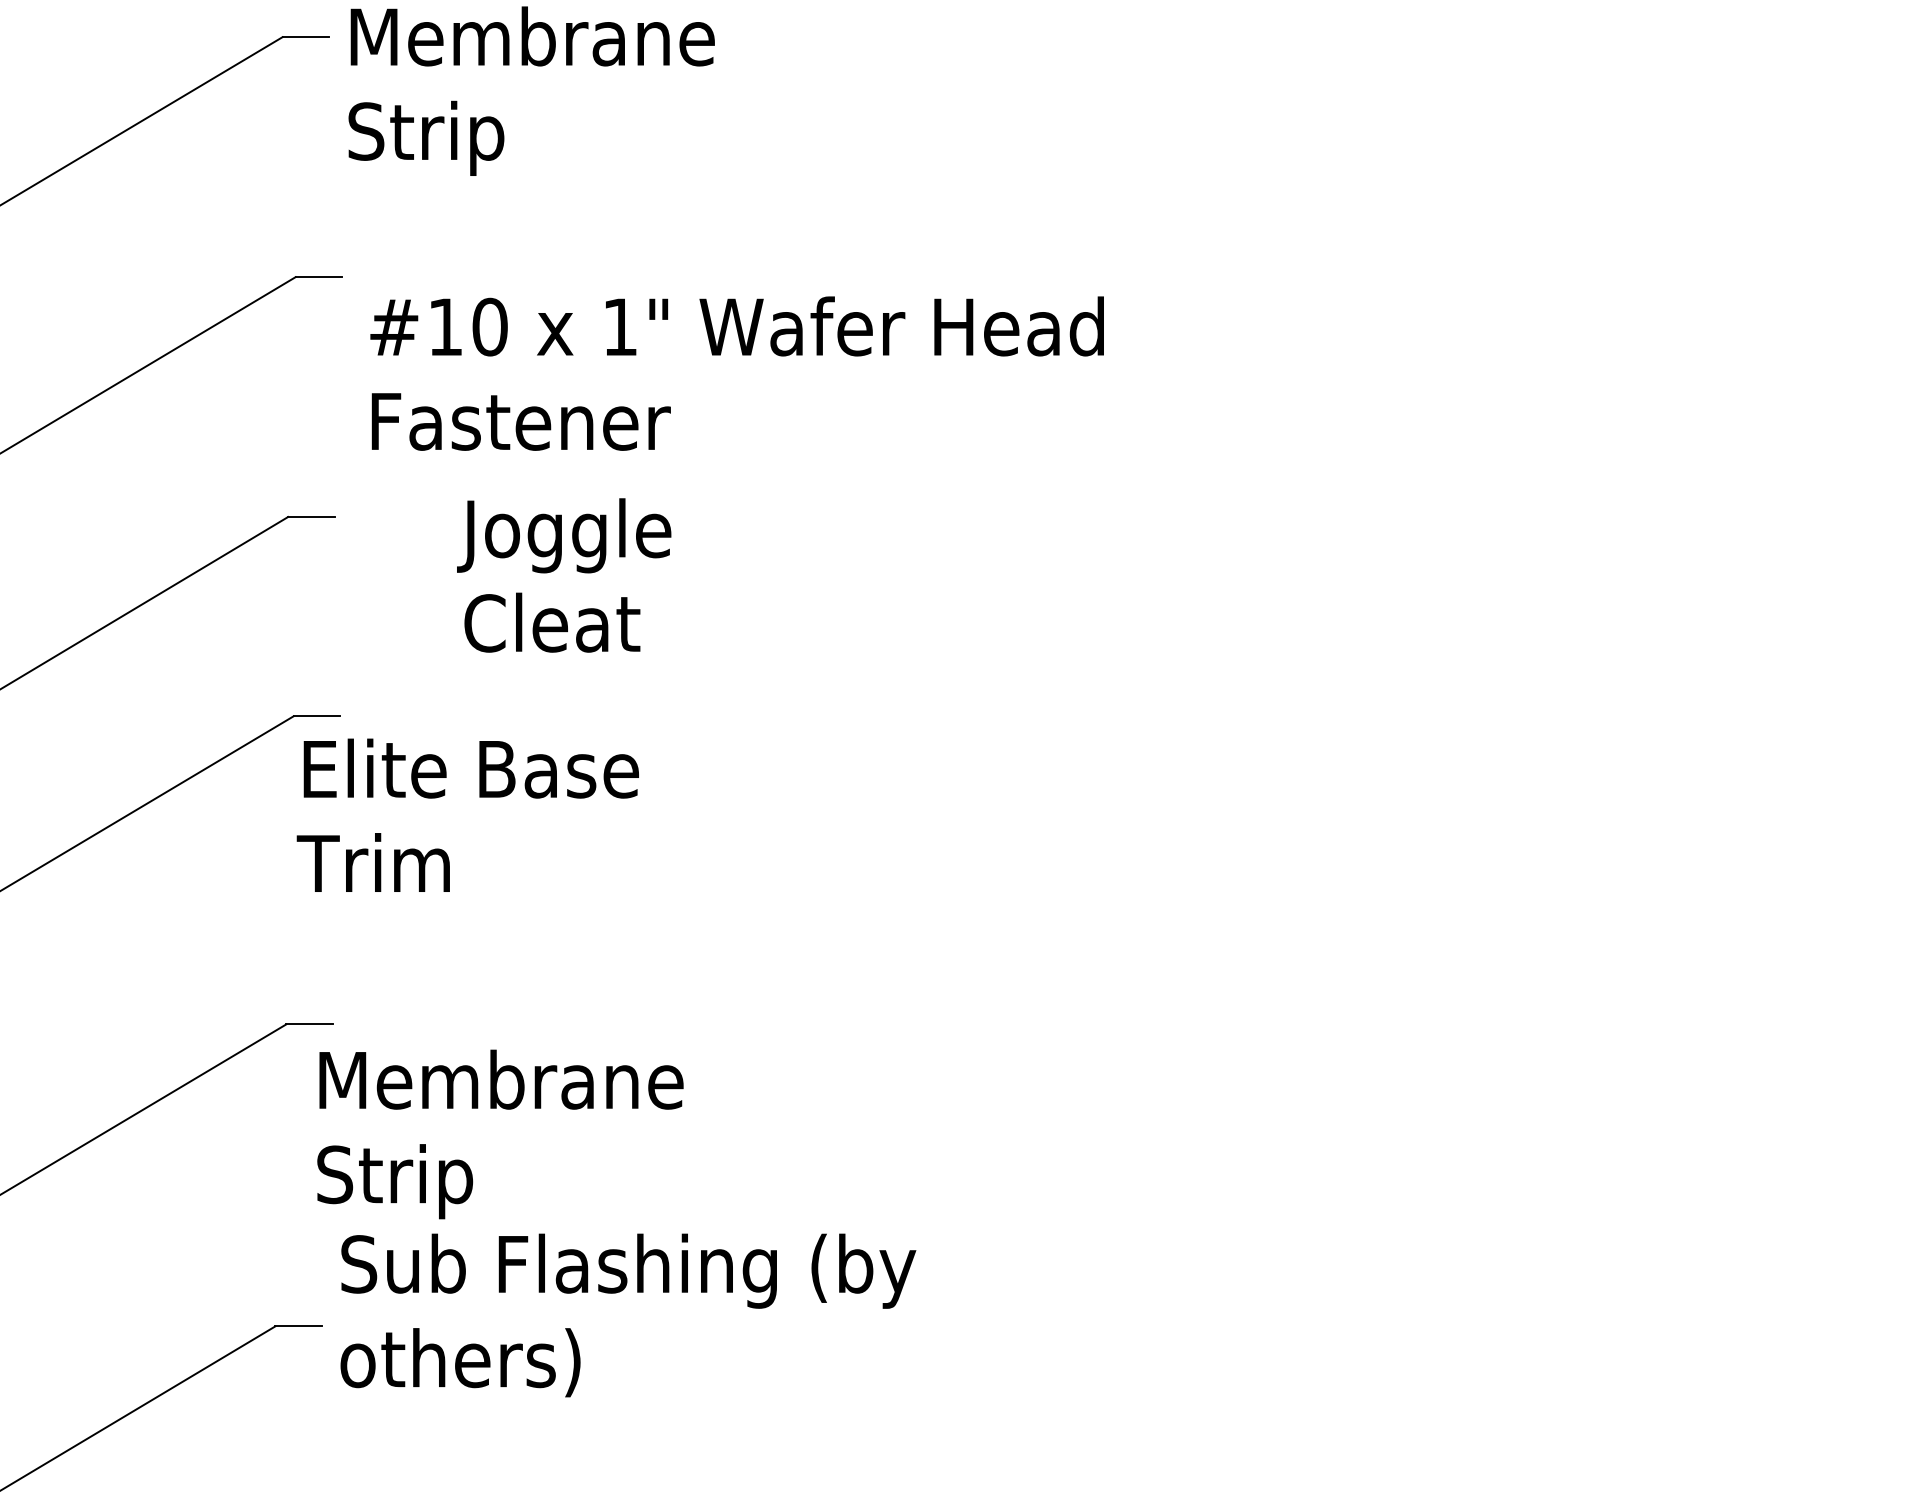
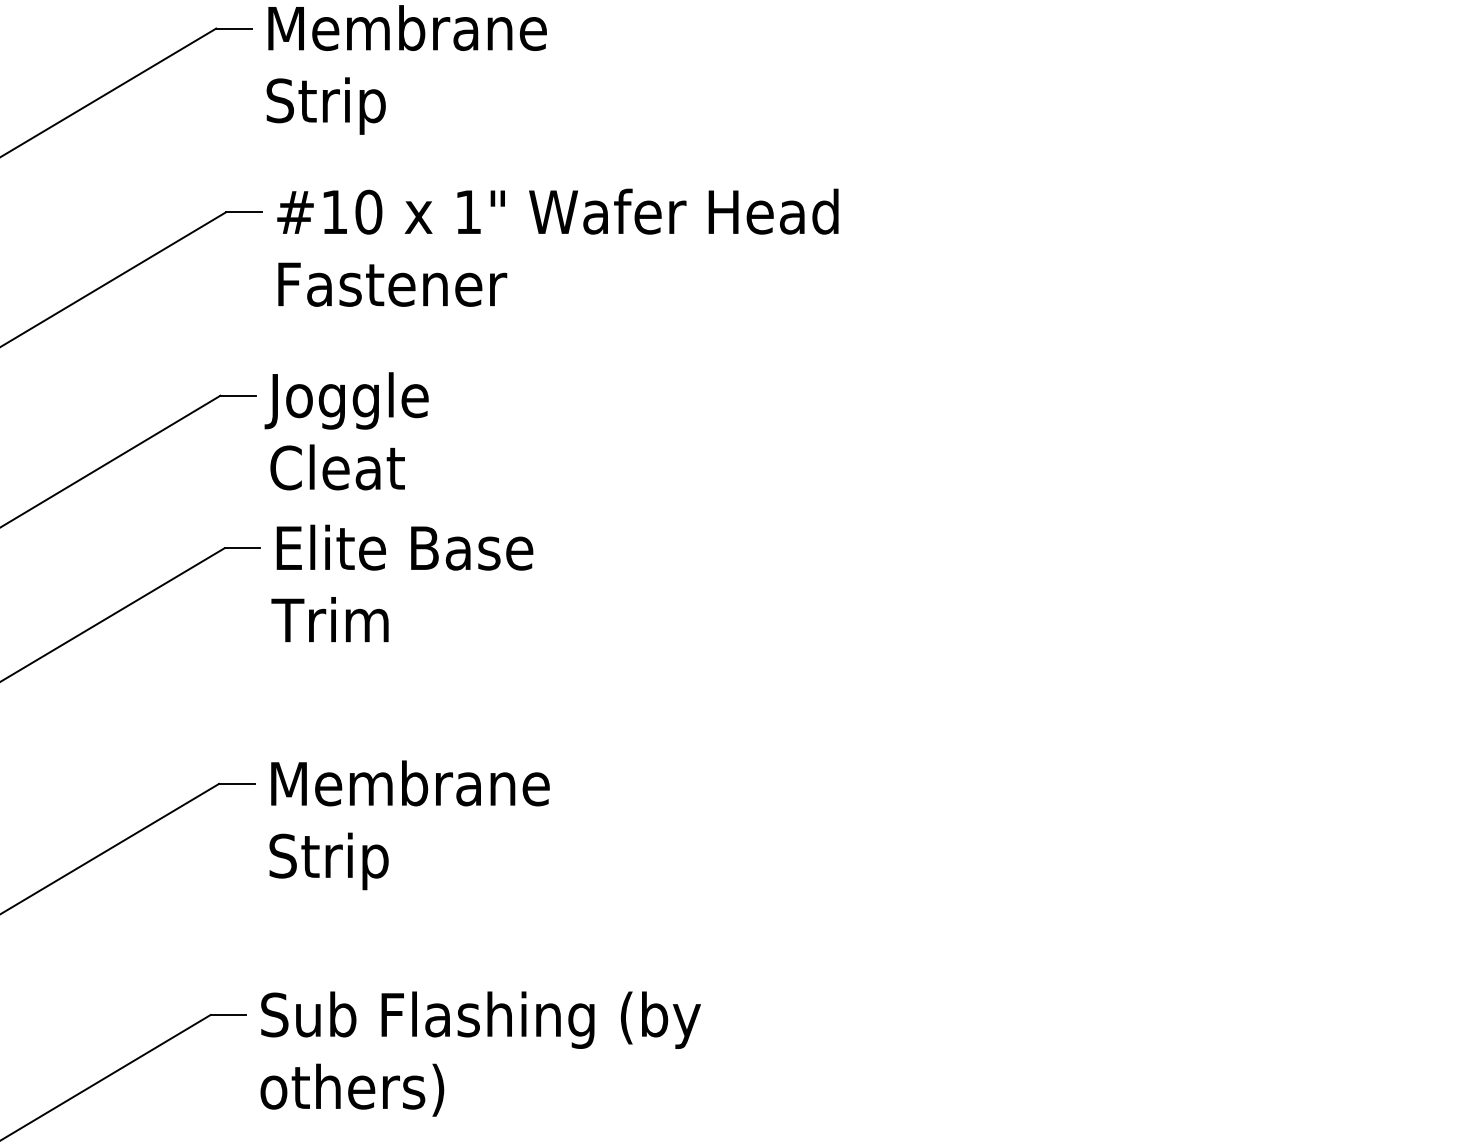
text: (736, 373) -> (557, 247), moved
text: (564, 575) -> (346, 431), moved
text: (467, 814) -> (402, 582), moved
text: (500, 1134) -> (409, 825), moved
text: (628, 1315) -> (480, 1054), moved

